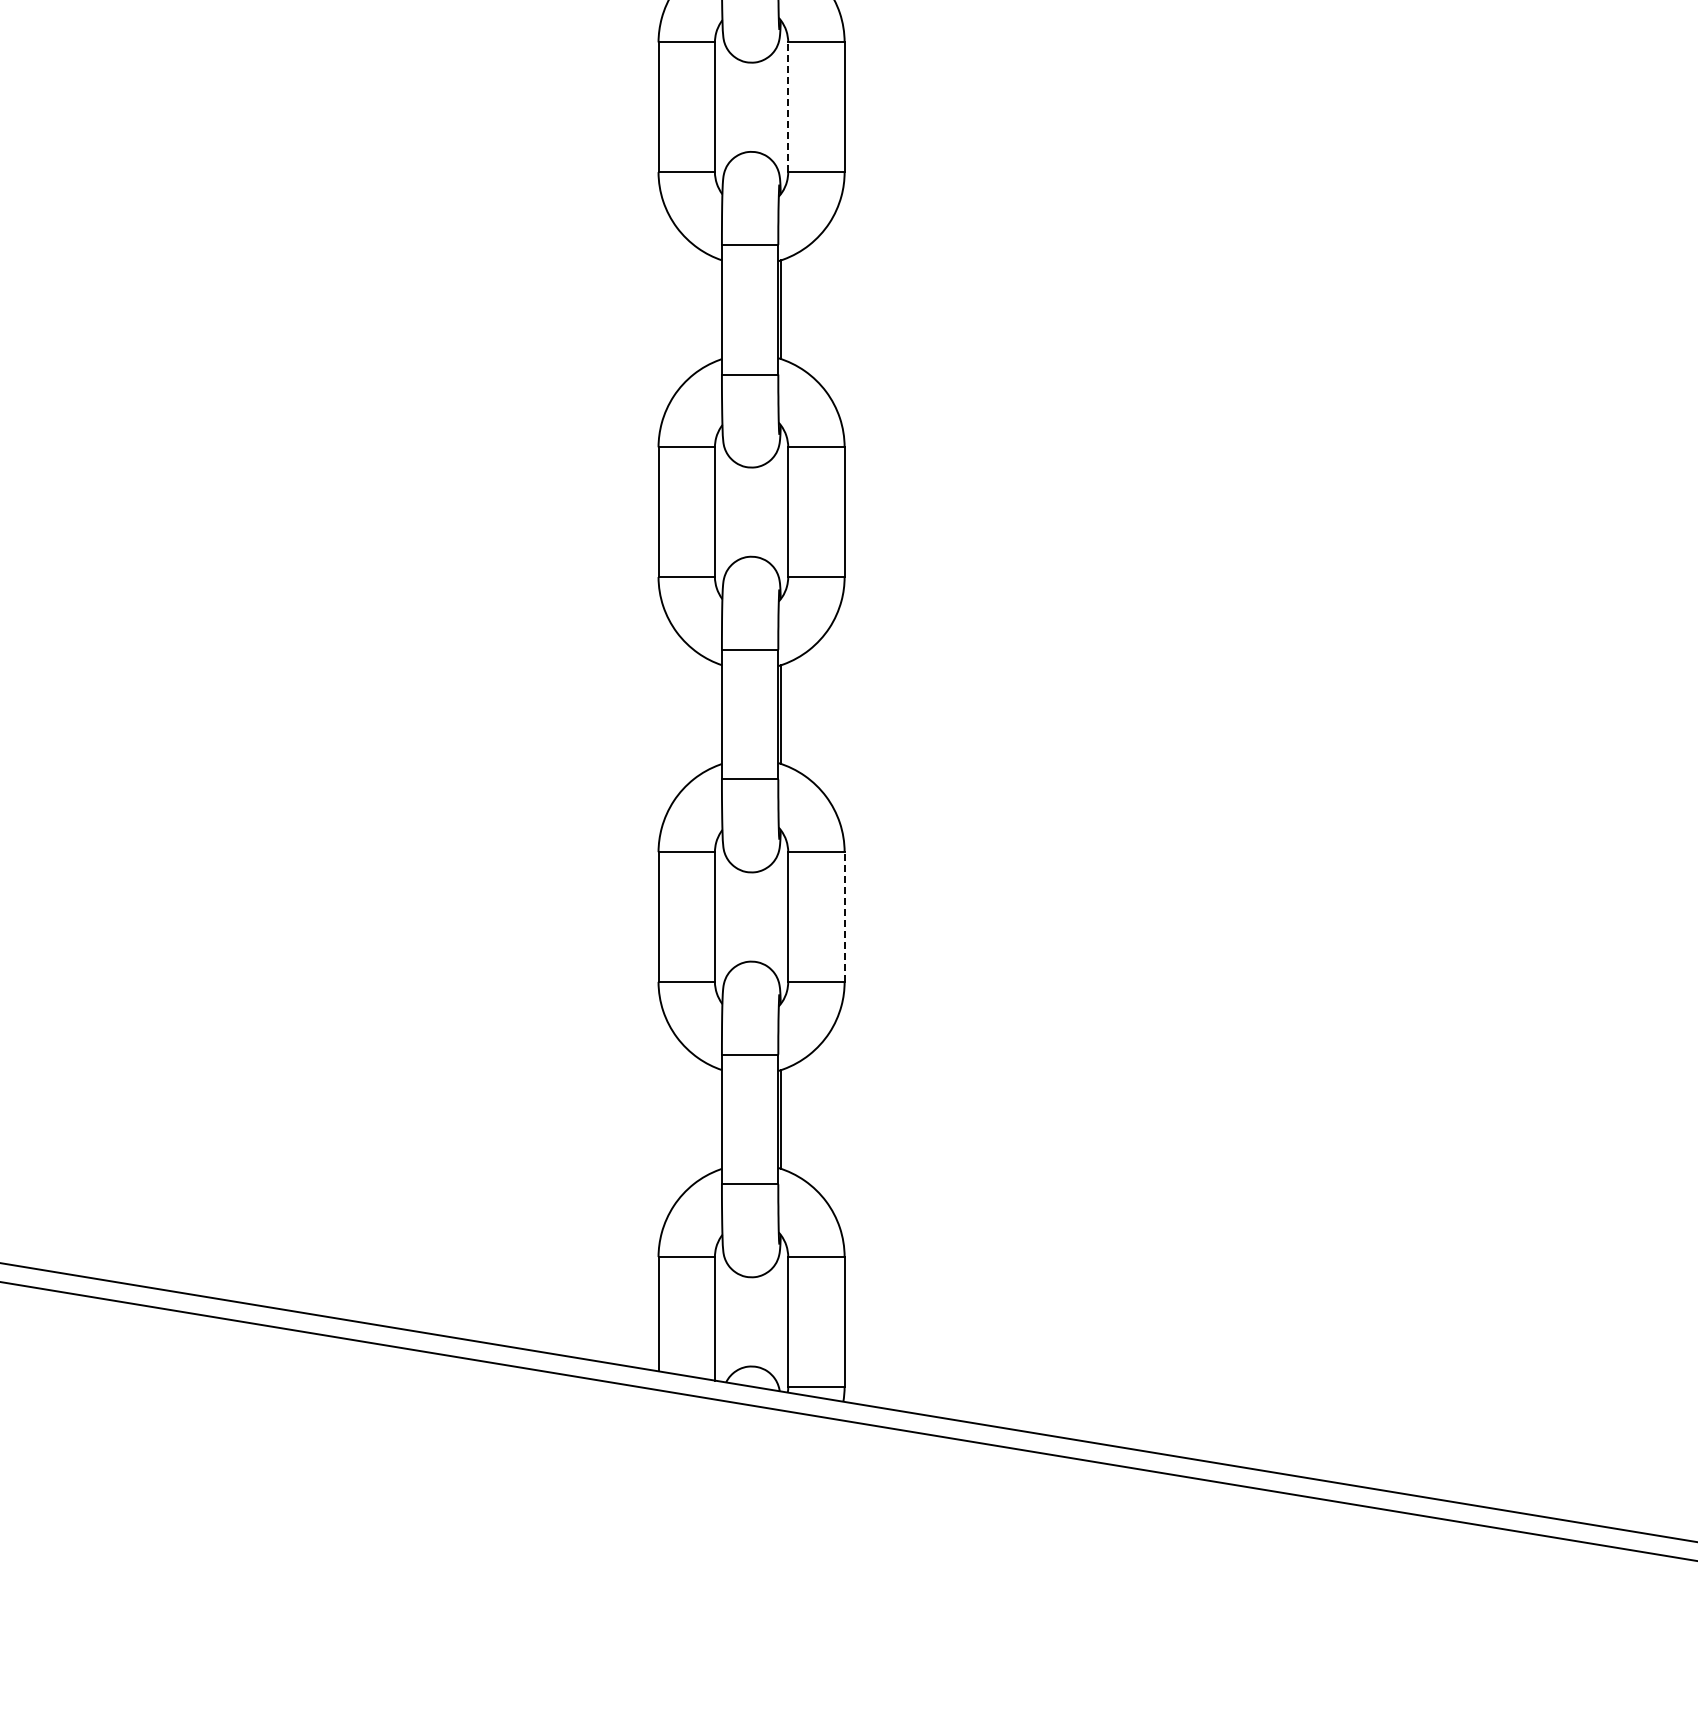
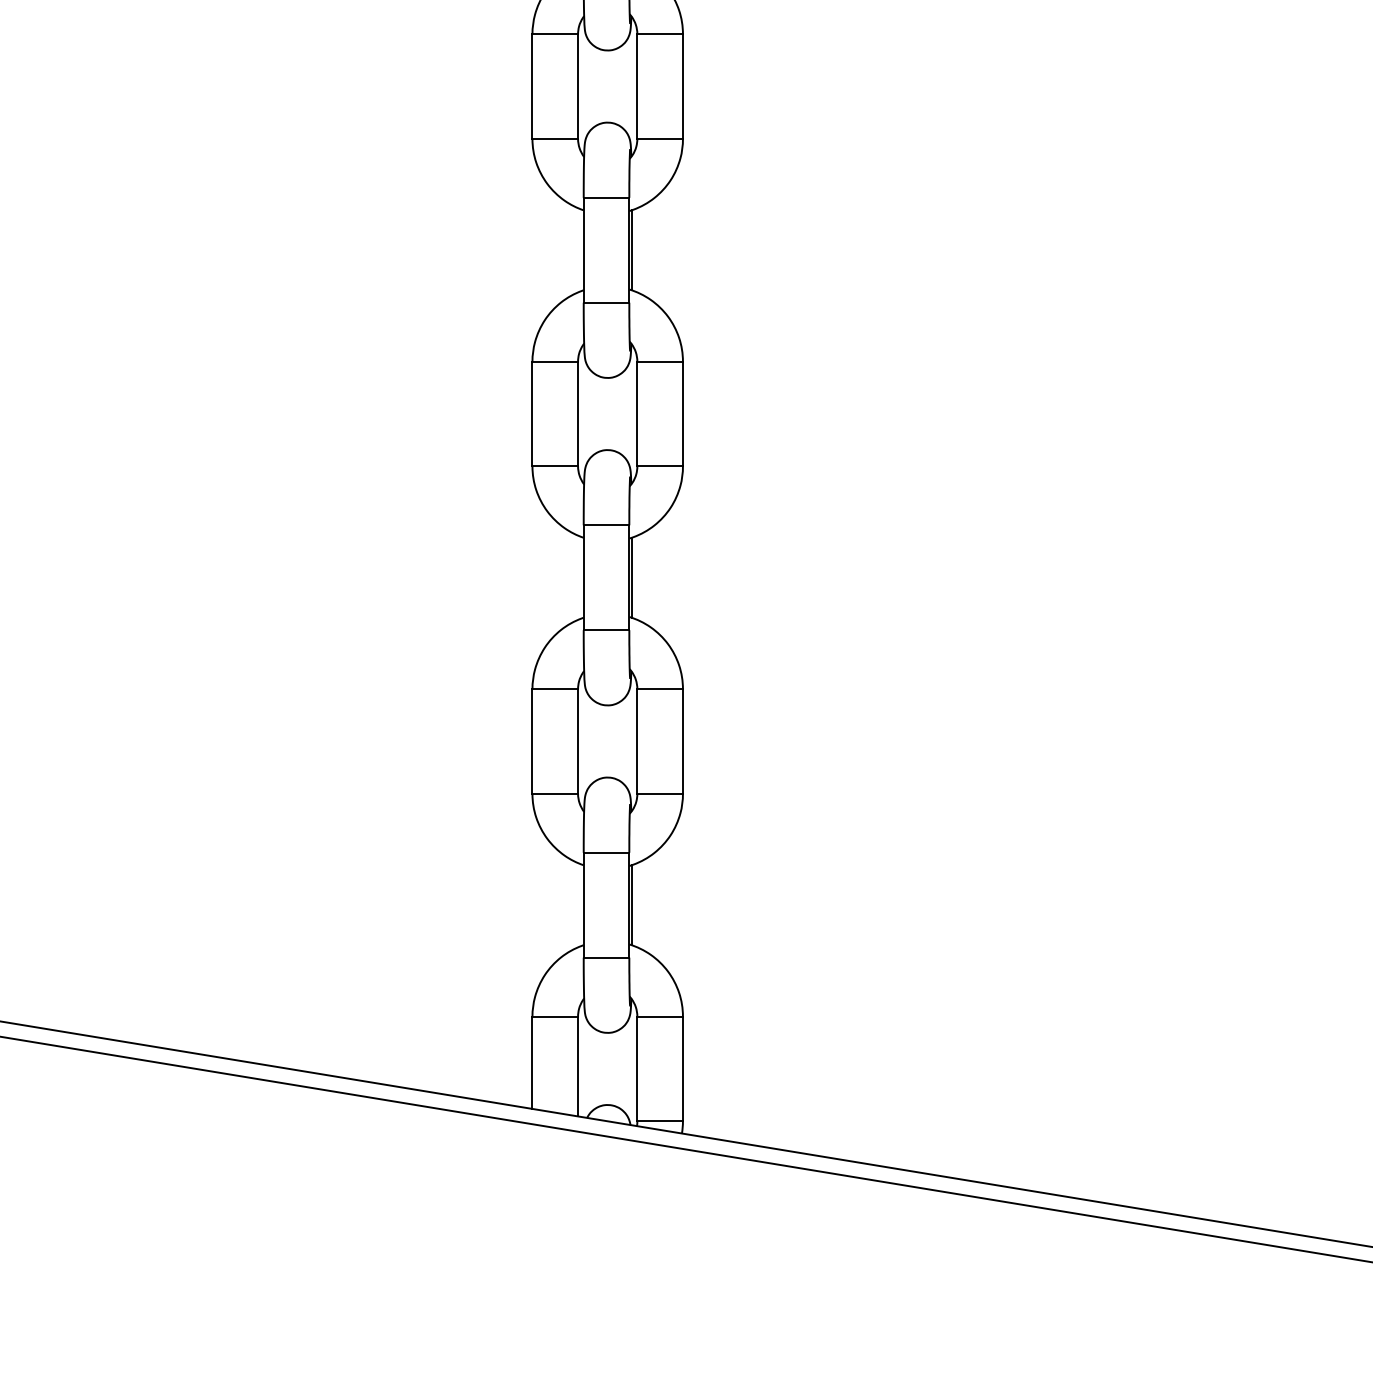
line: (788, 107) -> (637, 86), dashed -> solid
line: (844, 917) -> (682, 741), dashed -> solid

